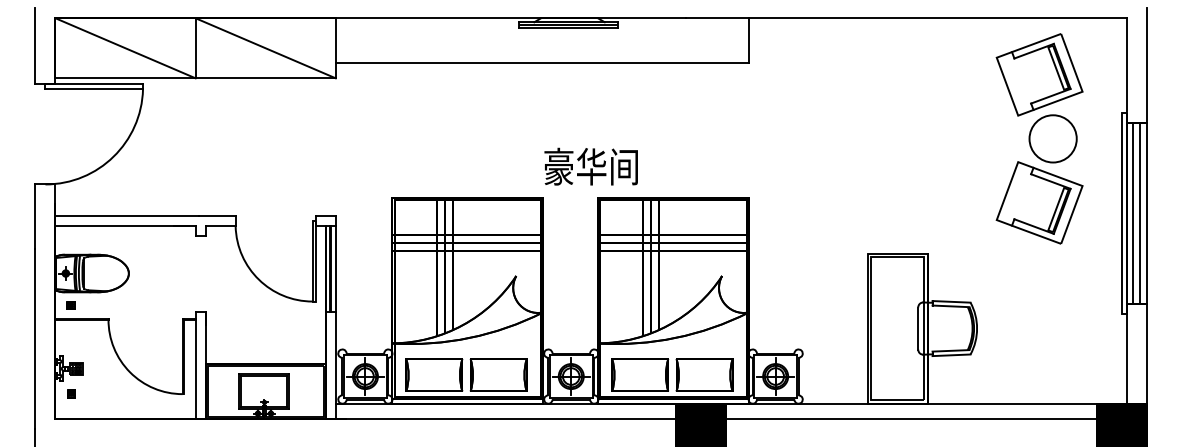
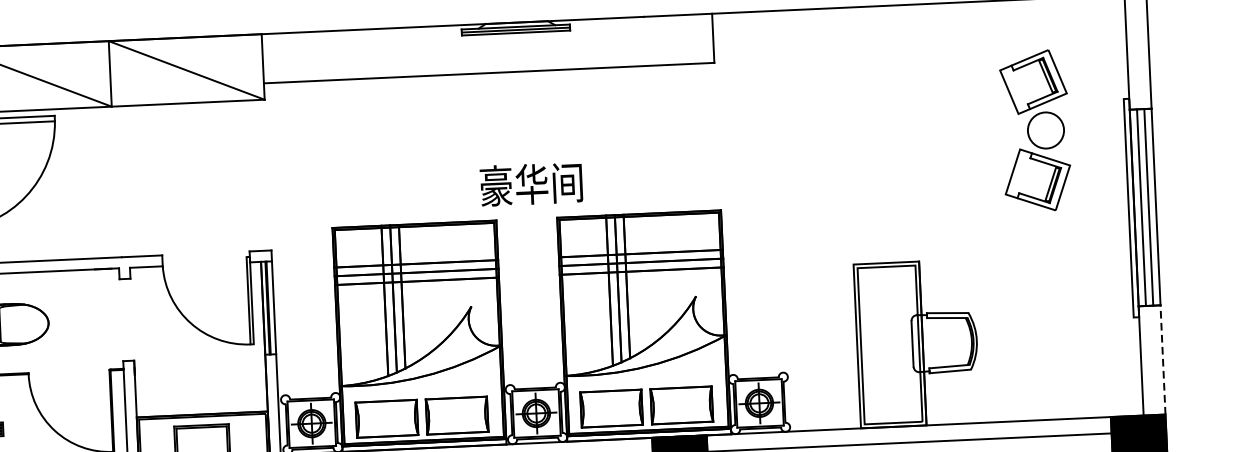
part: (1039, 138) -> (1035, 130), size x0.7
text: (590, 166) -> (530, 184), moved
line: (1146, 353) -> (1162, 359), solid -> dashed

